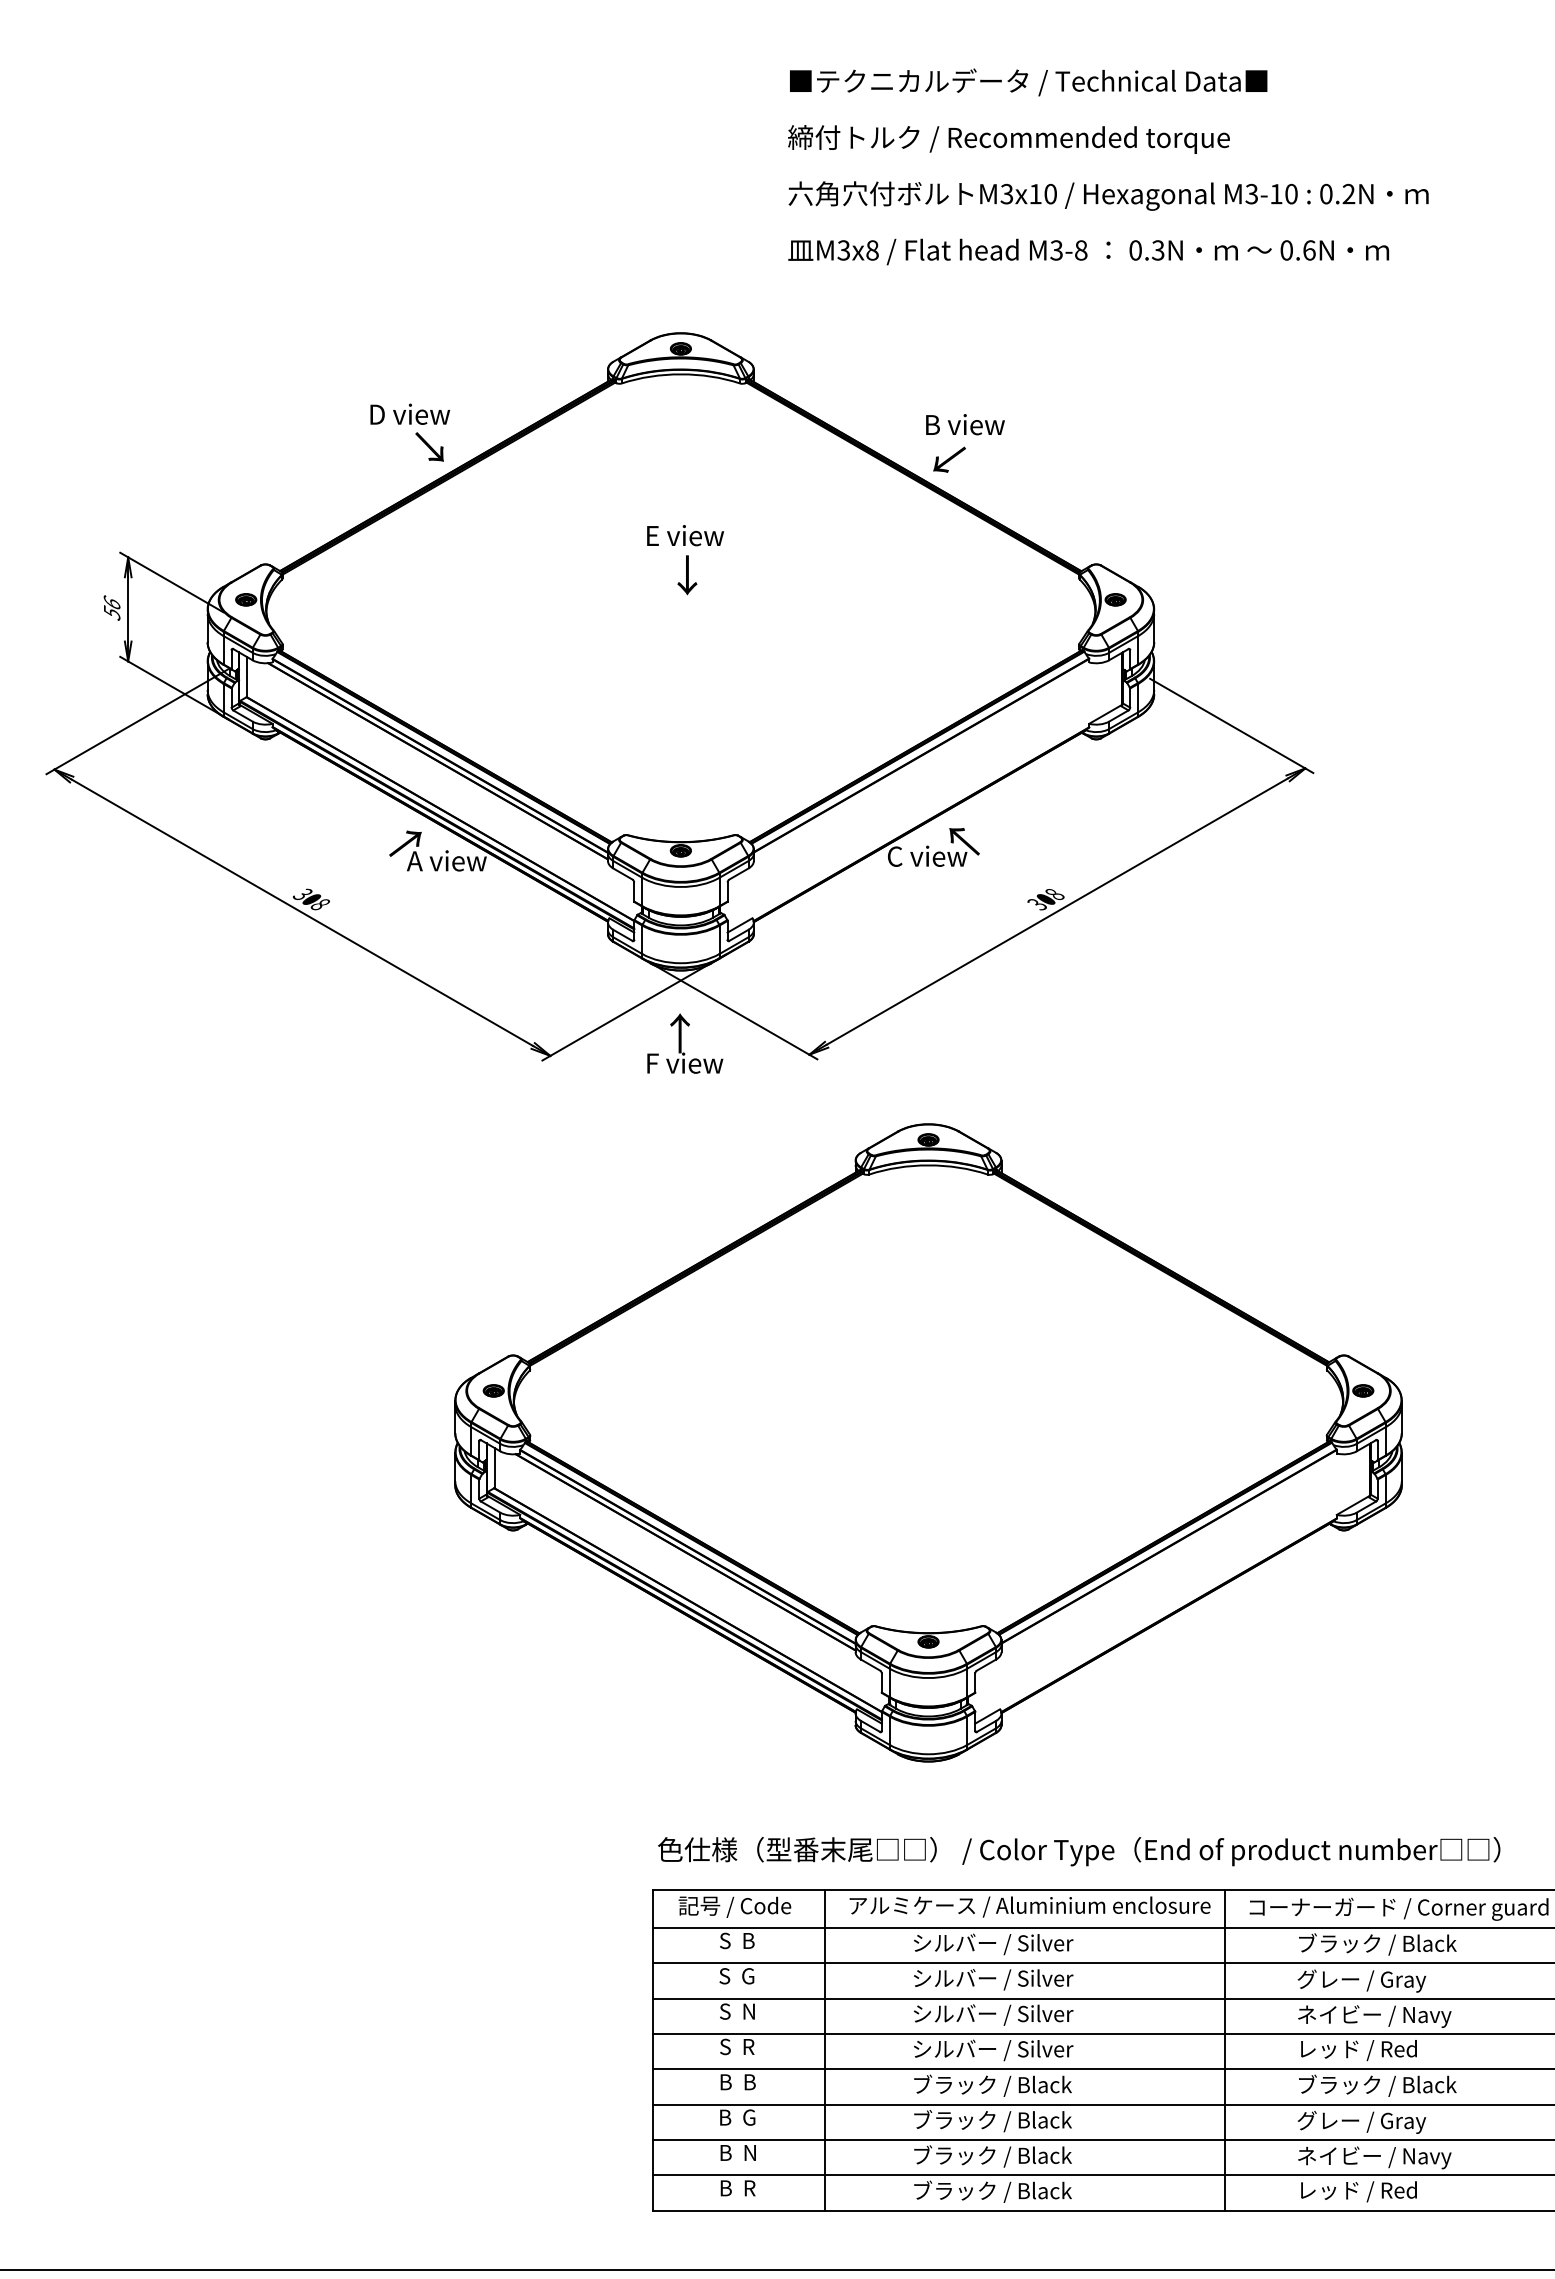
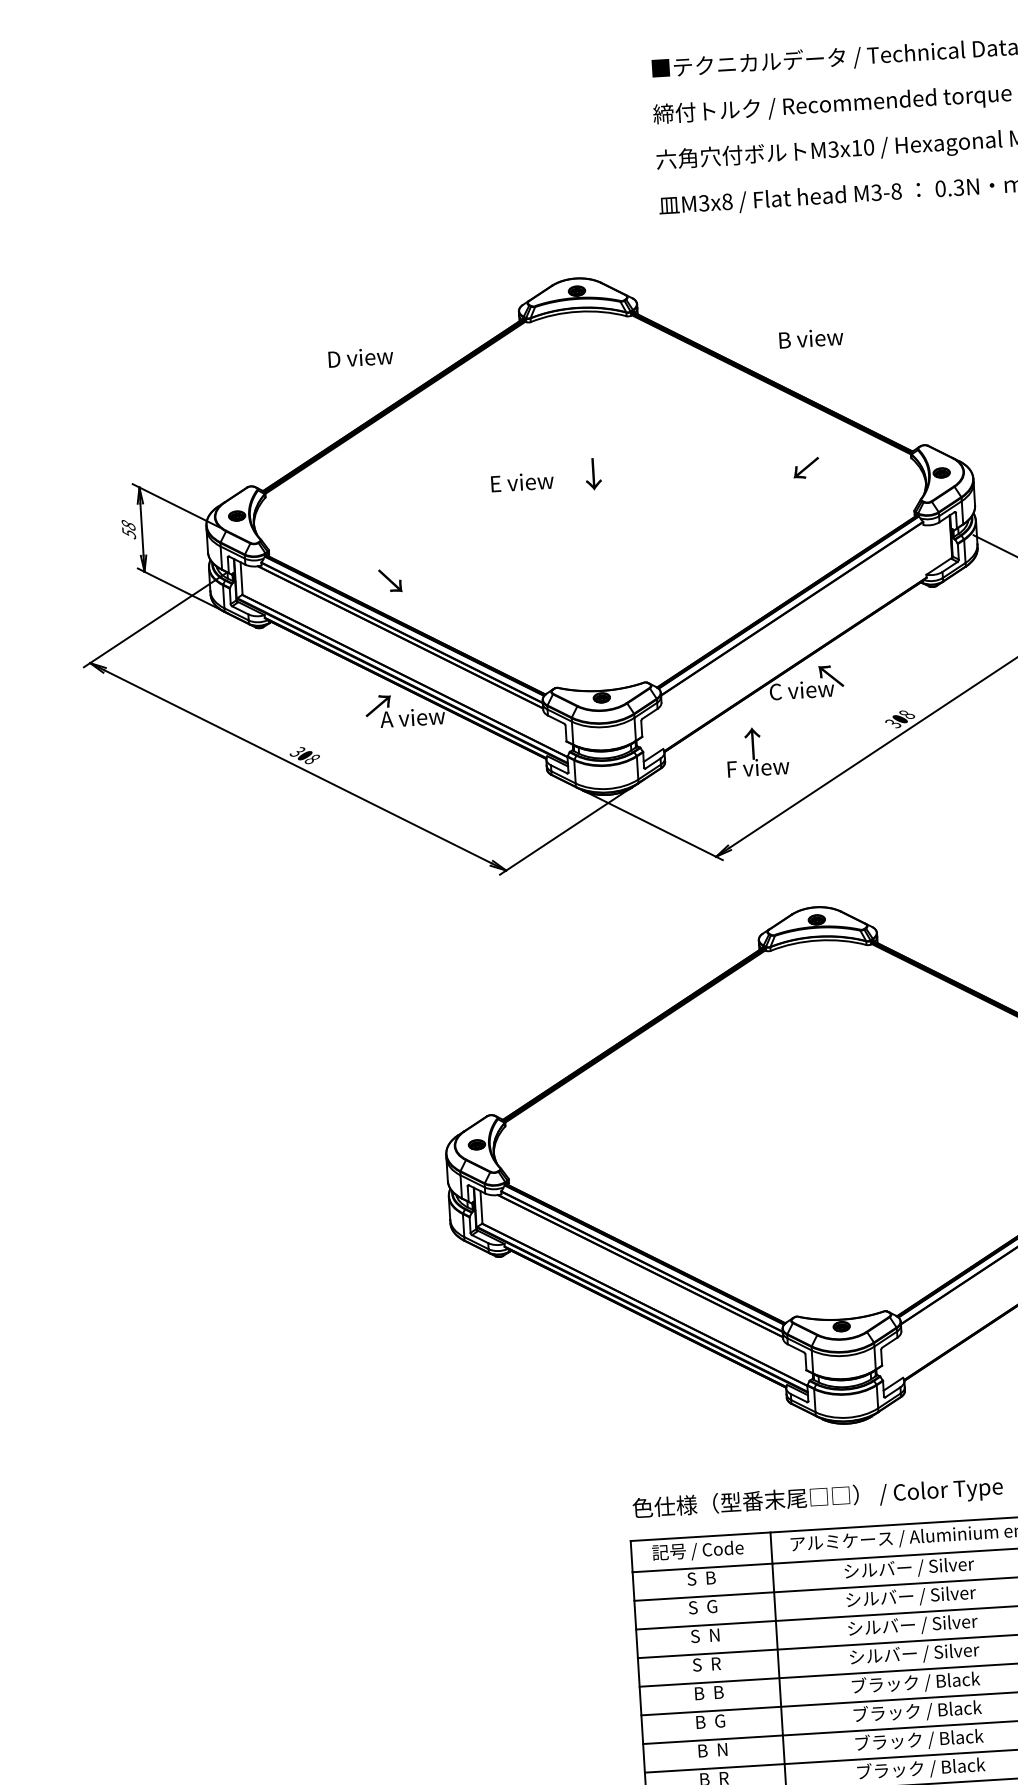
text: (429, 446) -> (390, 580), moved
text: (949, 459) -> (806, 467), moved
text: (685, 535) -> (522, 482), moved
text: (111, 602) -> (128, 524), 56 -> 58
text: (685, 1043) -> (757, 751), moved

